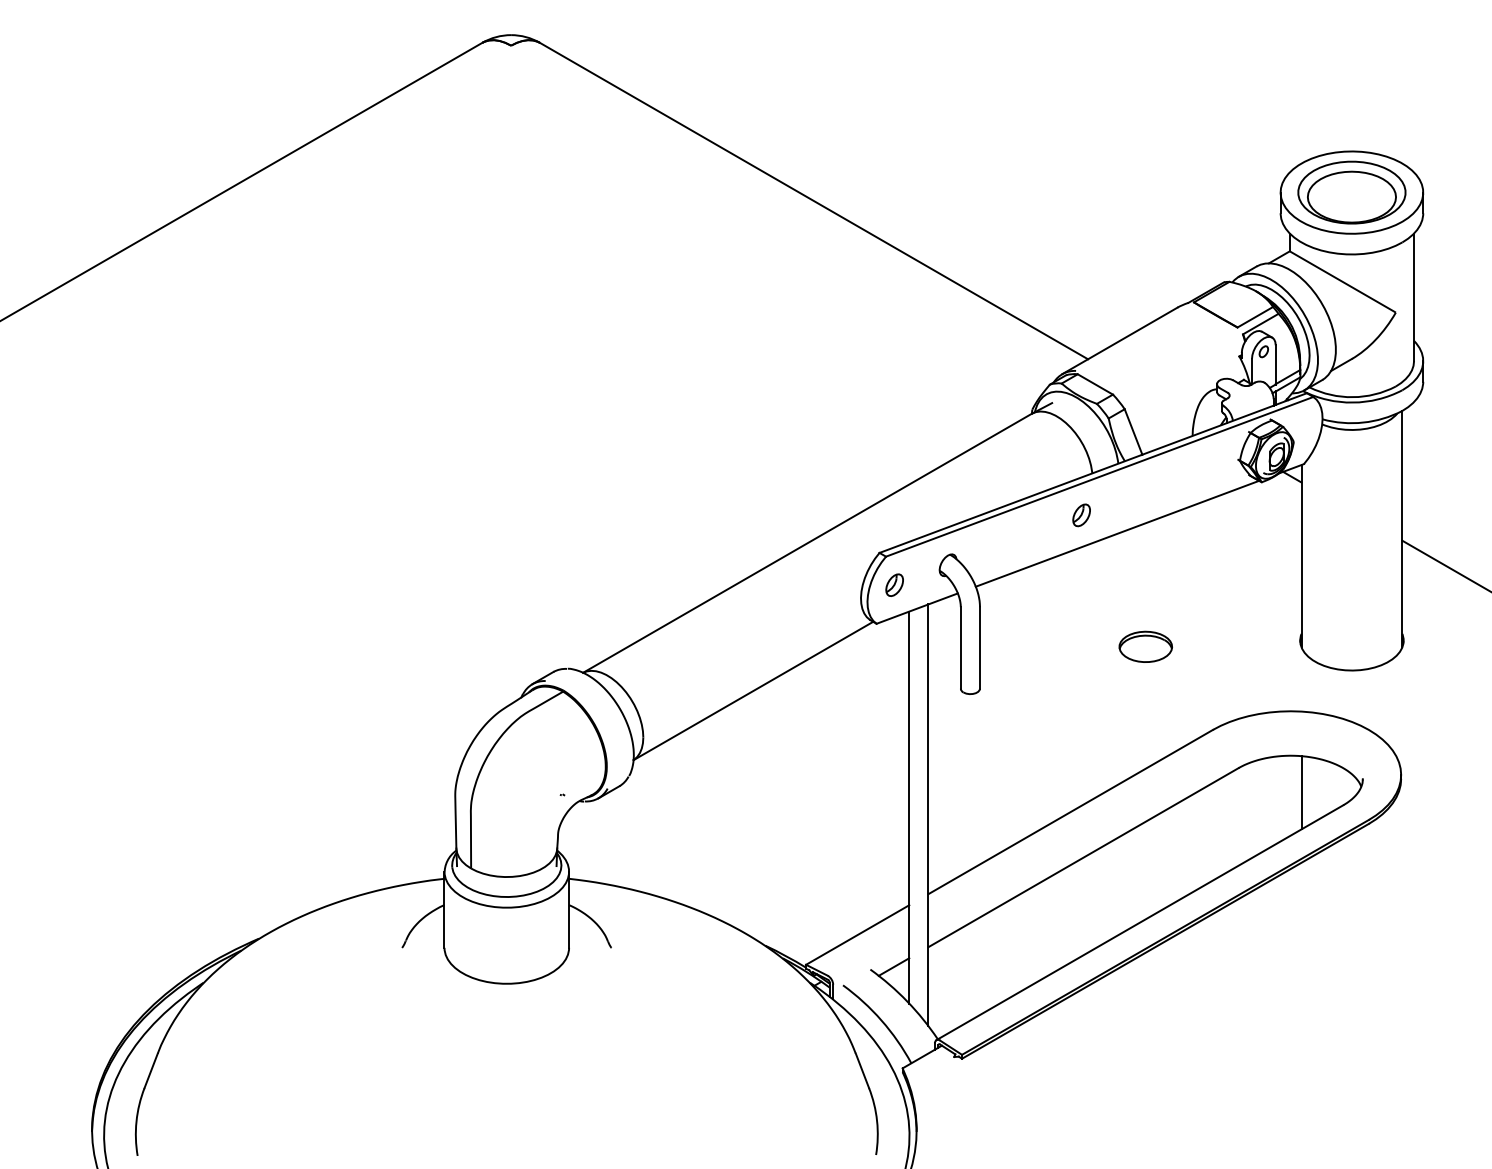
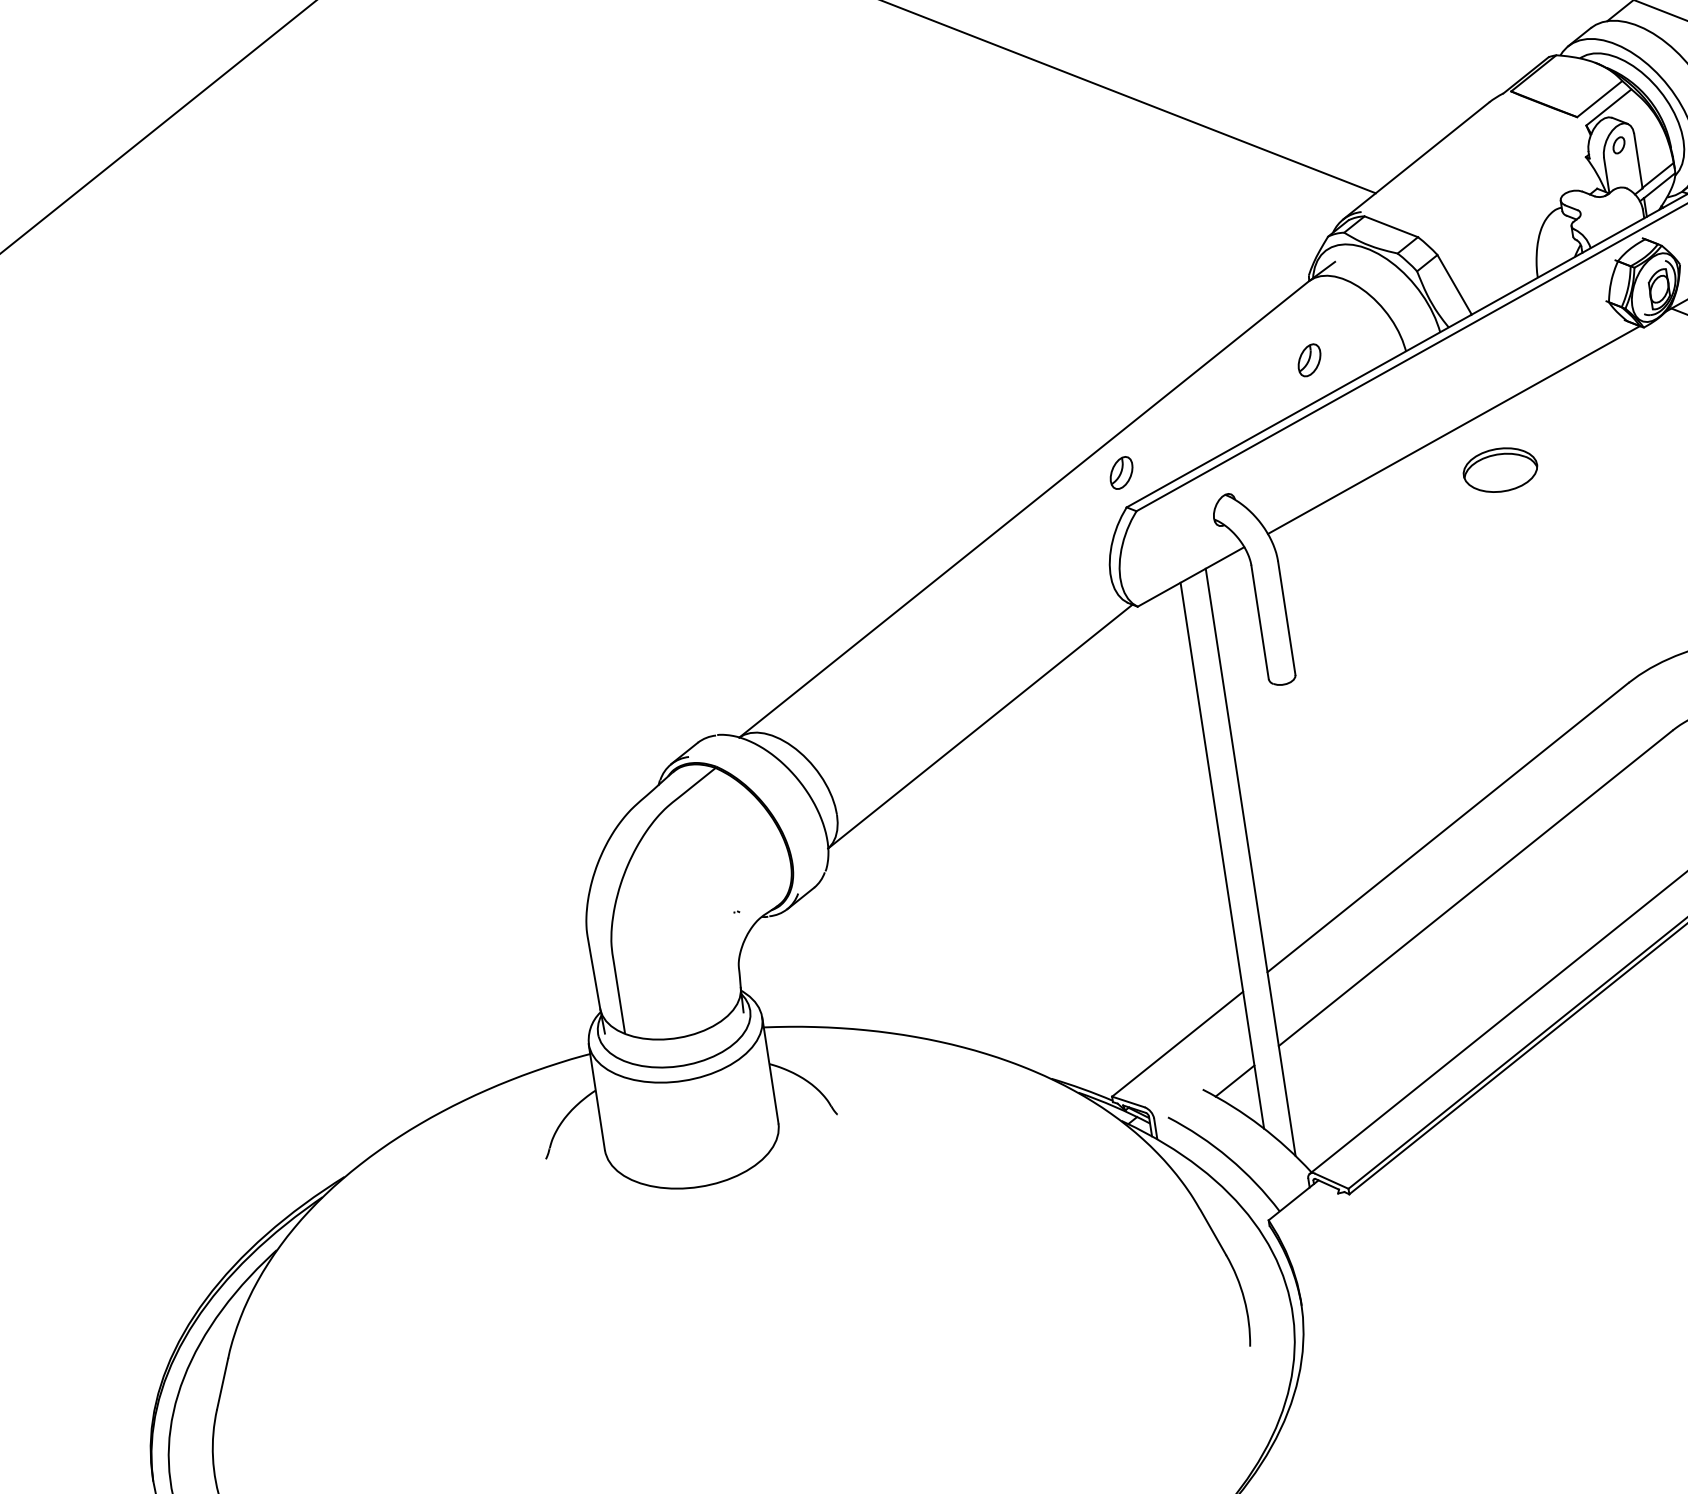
part: (1081, 515) -> (1309, 360), moved
part: (894, 584) -> (1121, 472), moved
part: (1145, 646) -> (1499, 469), moved

